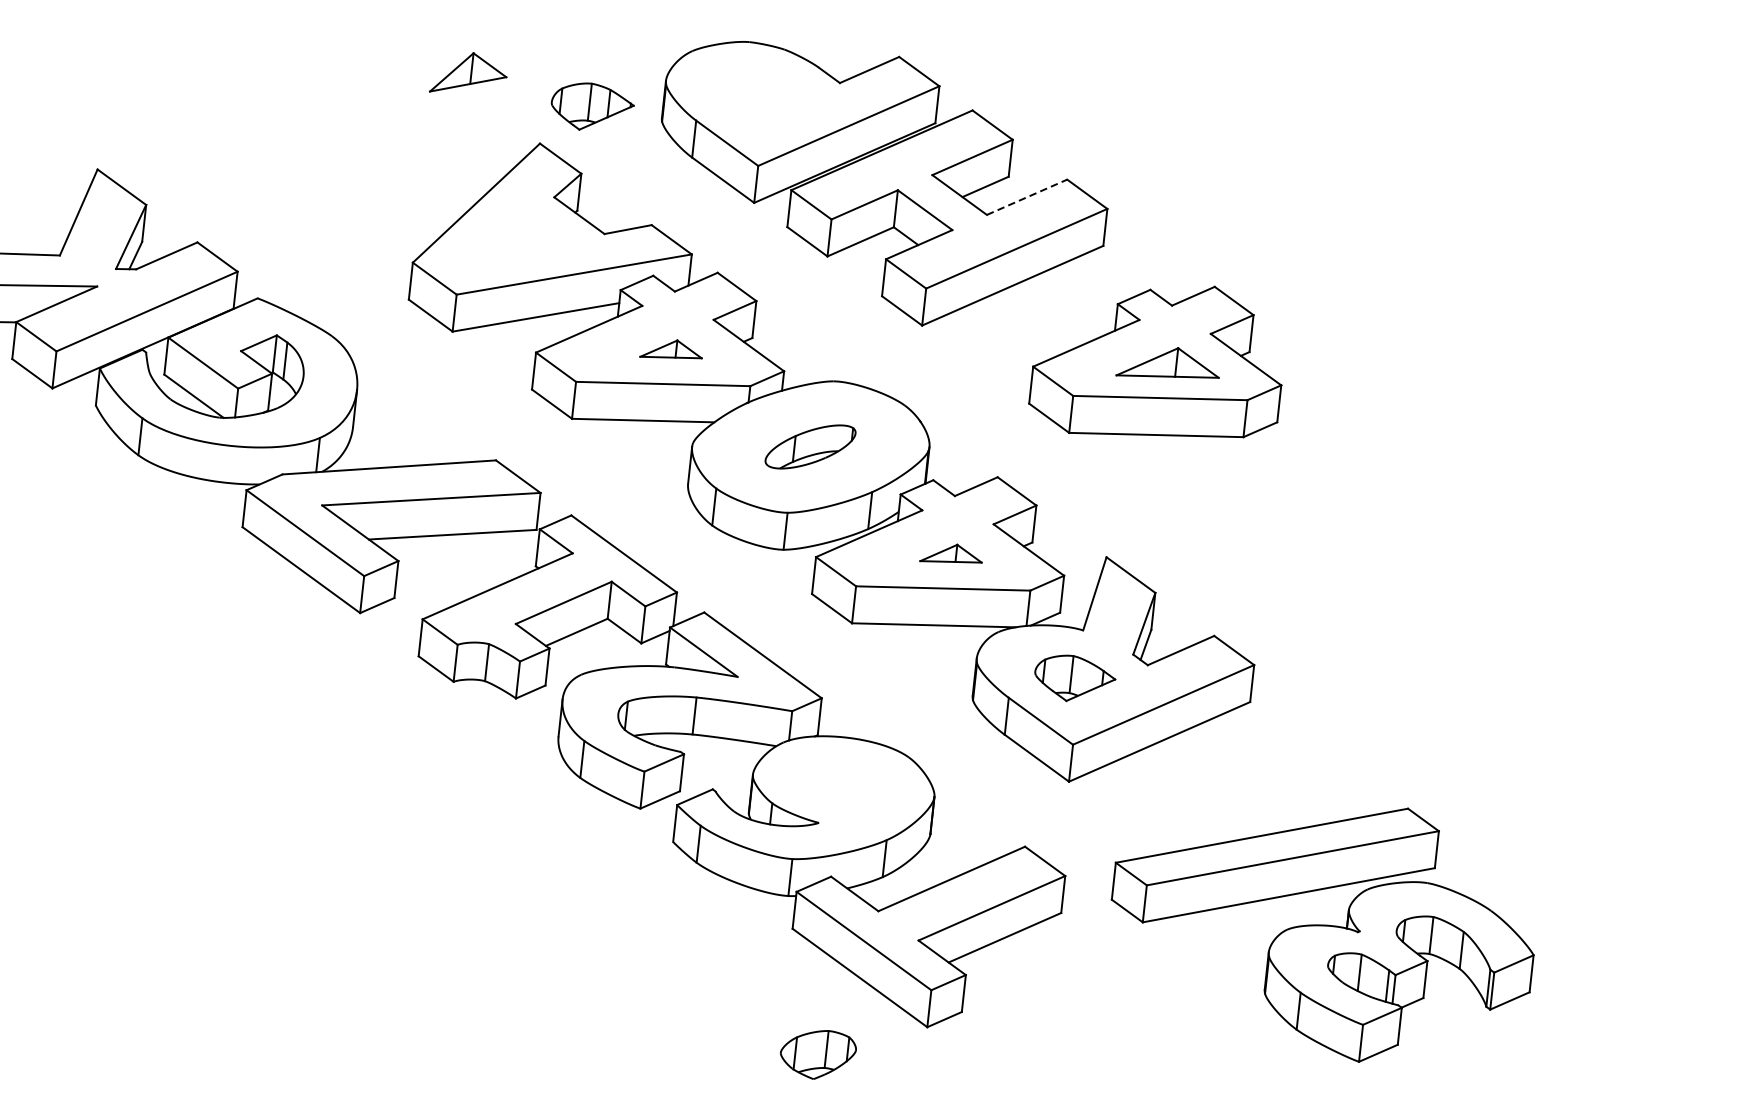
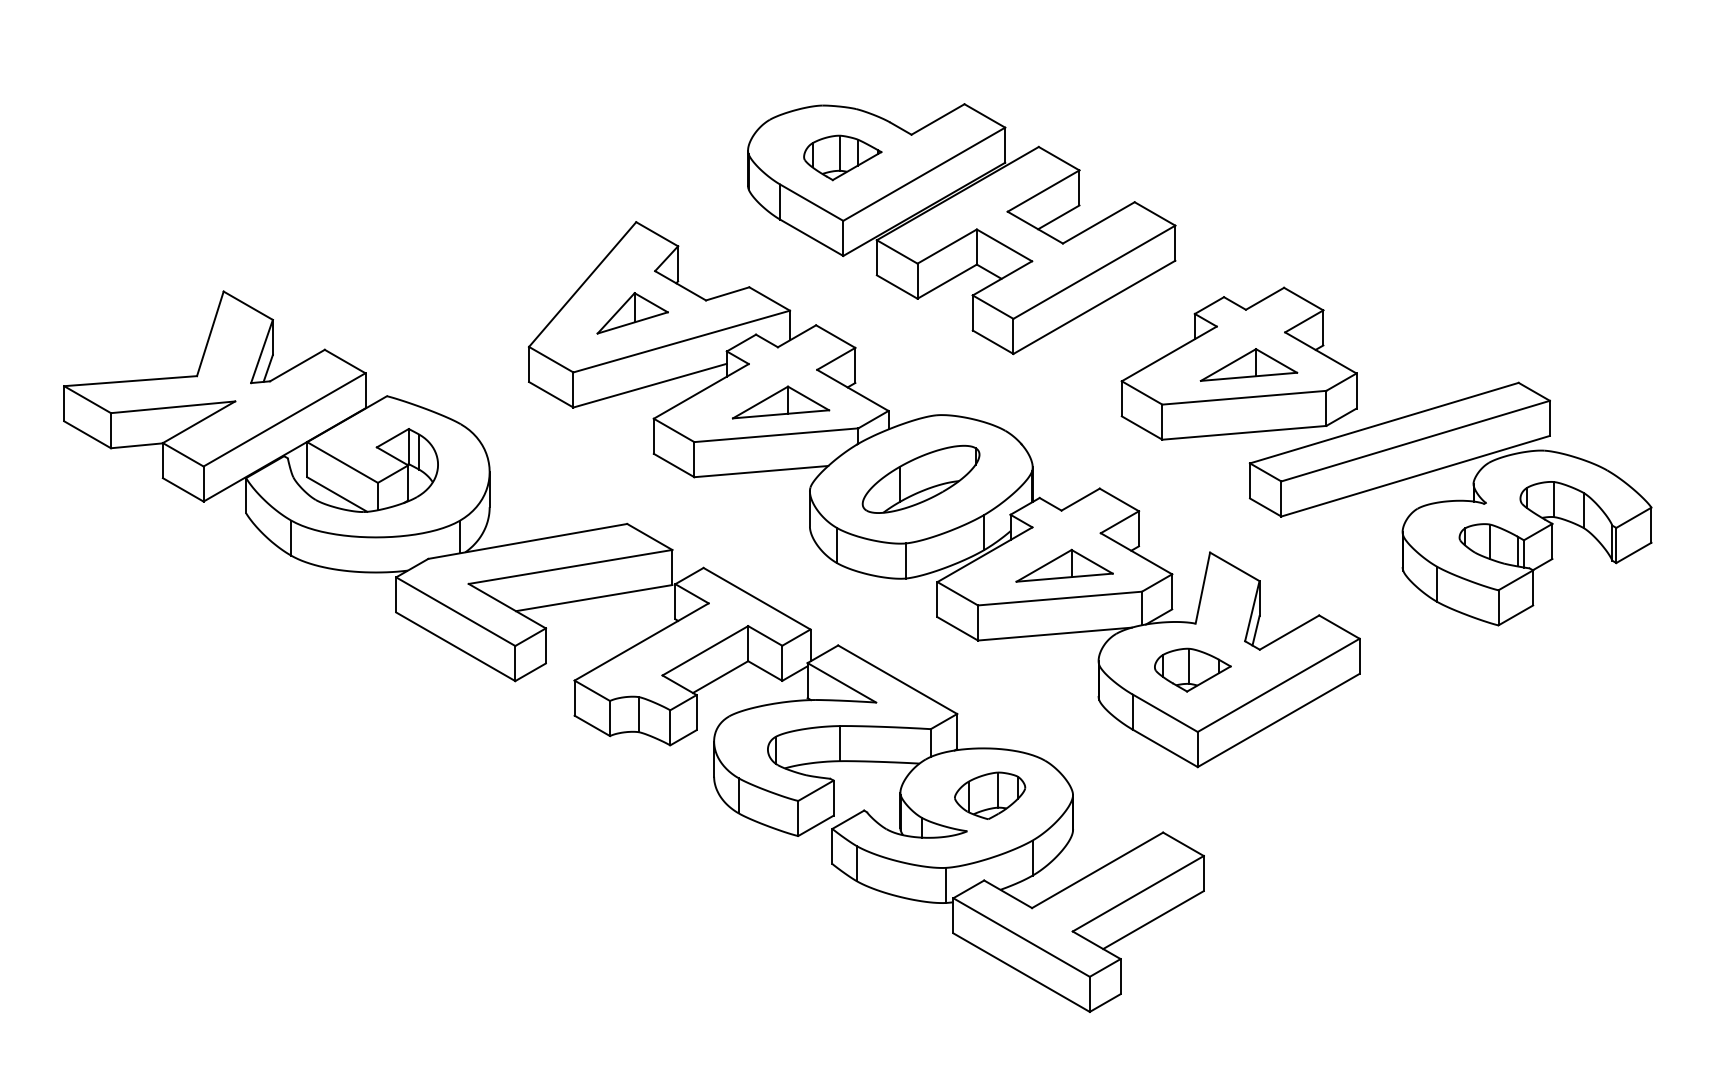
part: (468, 74) -> (632, 313), moved
part: (592, 107) -> (842, 157), moved
line: (1027, 196) -> (1099, 222), dashed -> solid
part: (671, 350) -> (780, 402), size x1.67
part: (810, 446) -> (920, 478), size x1.43
part: (951, 554) -> (1064, 565), size x1.67
part: (1322, 927) -> (1450, 503), moved
part: (818, 1054) -> (990, 795), moved

